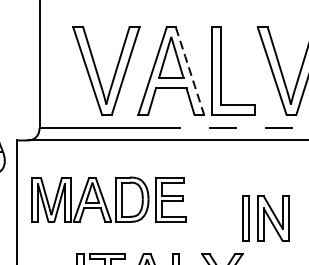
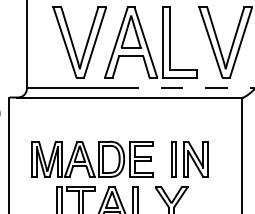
line: (189, 70) -> (145, 42), dashed -> solid
part: (108, 198) -> (92, 158), moved
part: (265, 218) -> (189, 159), moved

